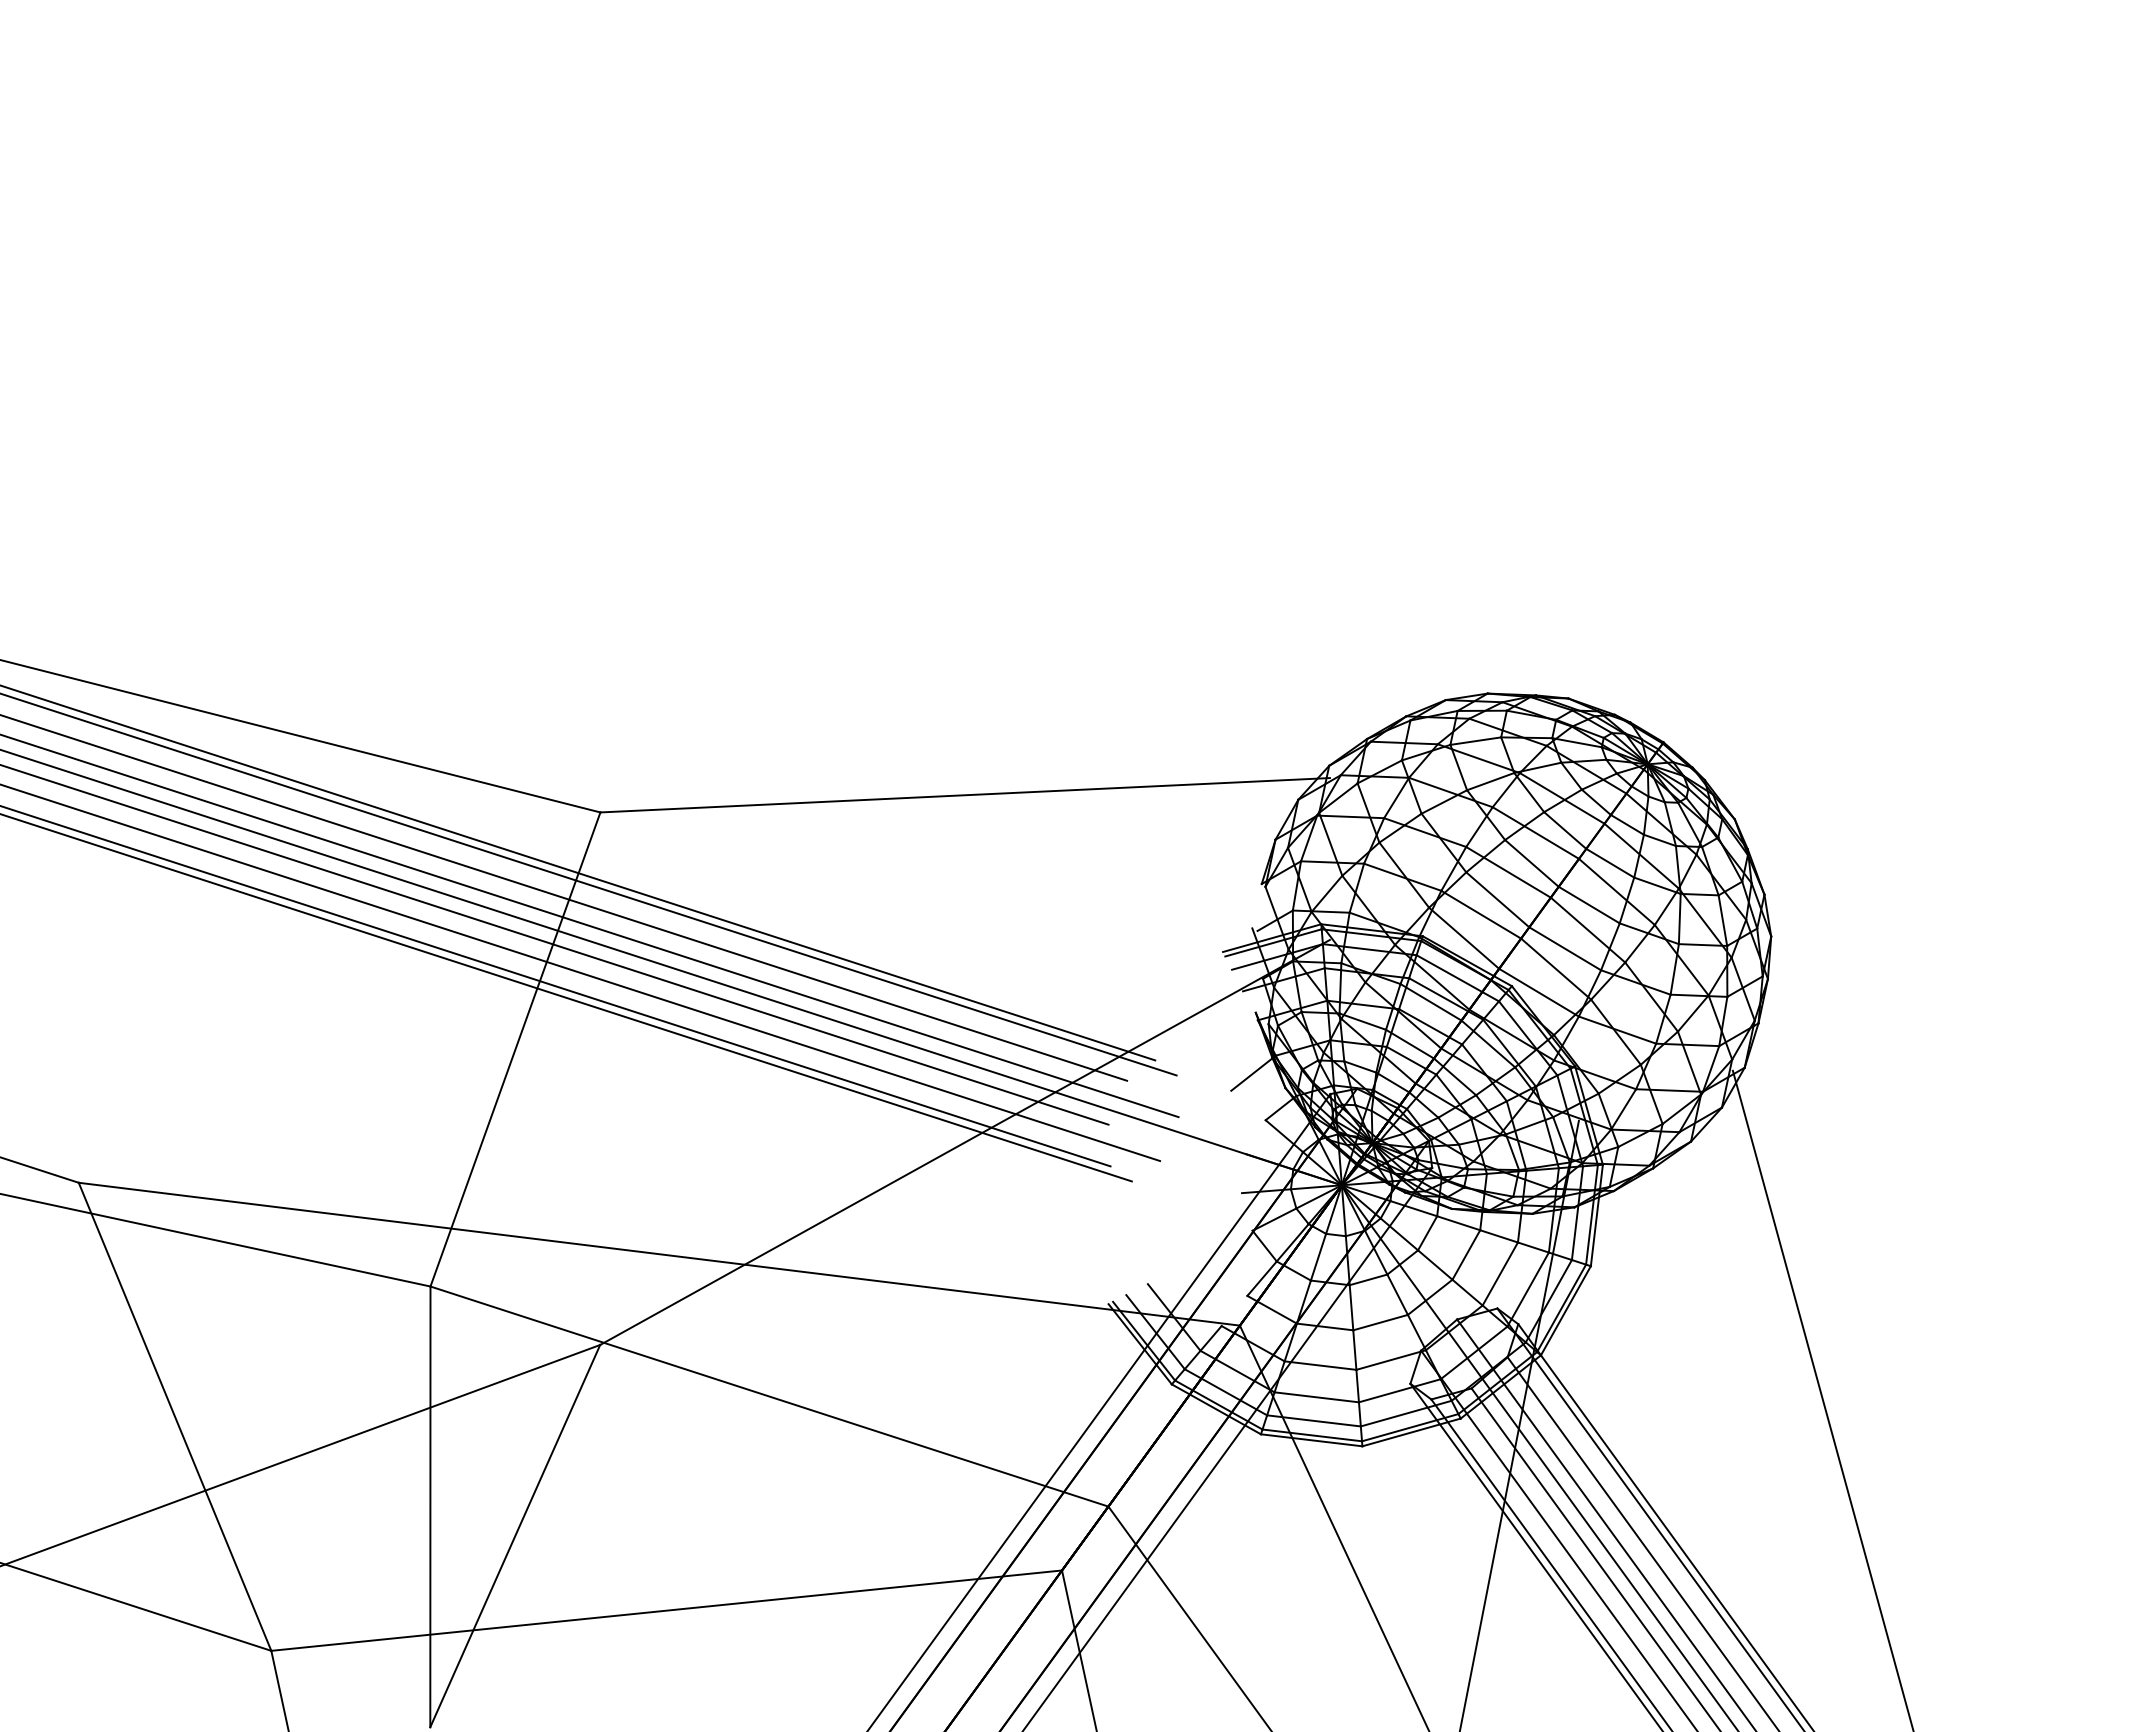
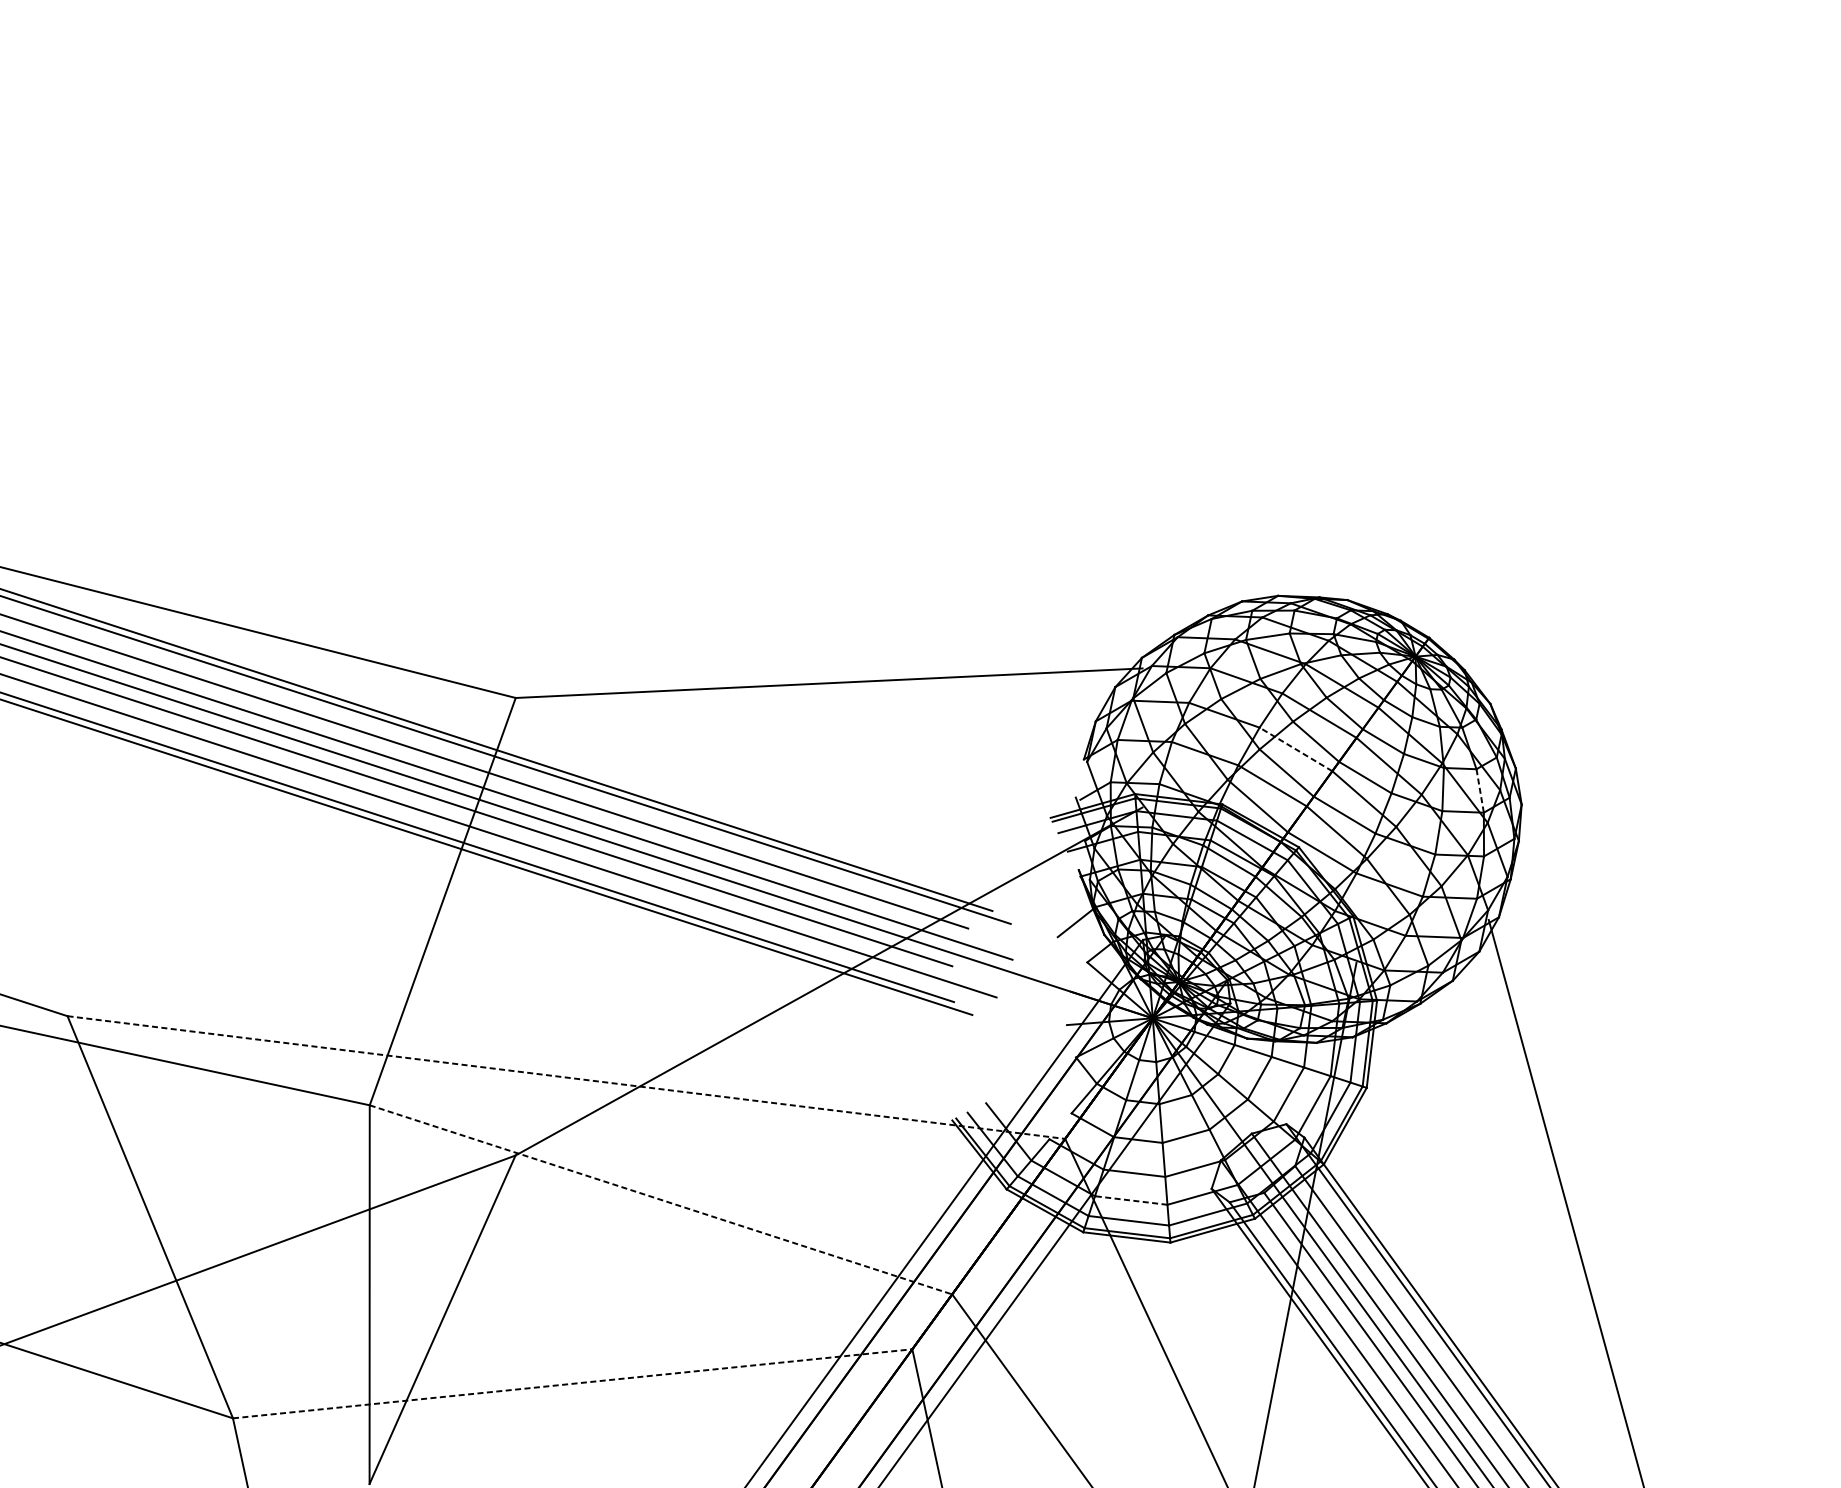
line: (1508, 872) -> (1295, 749), solid -> dashed
line: (1722, 920) -> (1479, 790), solid -> dashed
line: (659, 1254) -> (566, 1077), solid -> dashed
line: (769, 1396) -> (661, 1199), solid -> dashed
line: (1316, 1397) -> (1131, 1200), solid -> dashed
line: (667, 1610) -> (573, 1383), solid -> dashed

